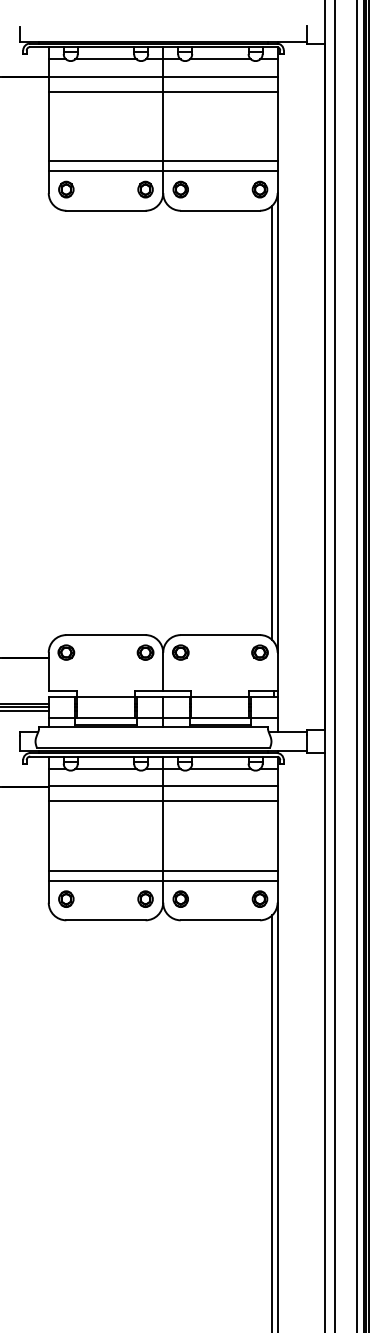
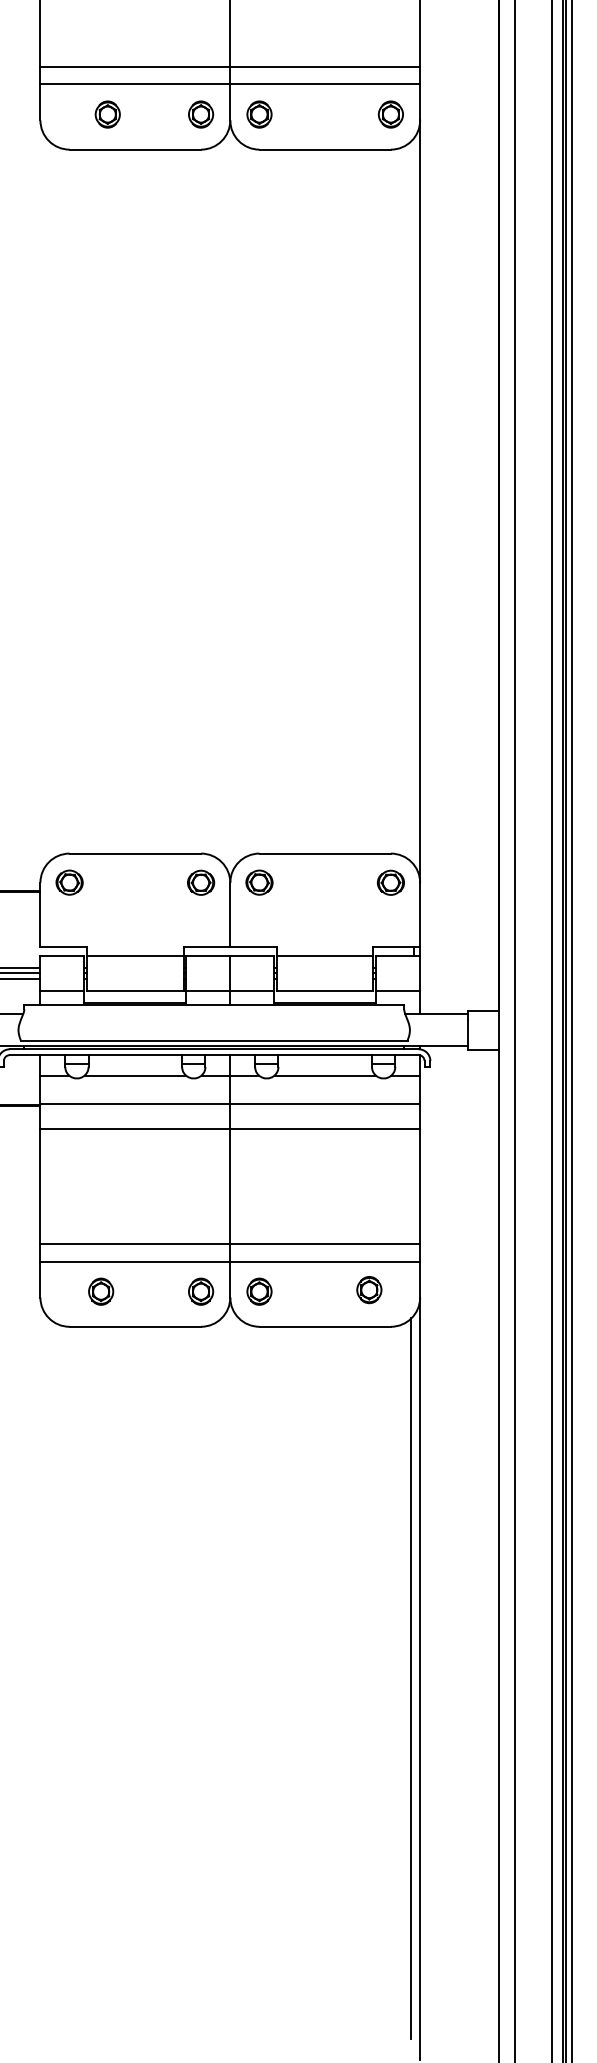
part: (66, 189) -> (108, 114), moved
line: (272, 422) -> (411, 500), removed
part: (66, 898) -> (101, 1290), moved
part: (259, 898) -> (368, 1288), moved

